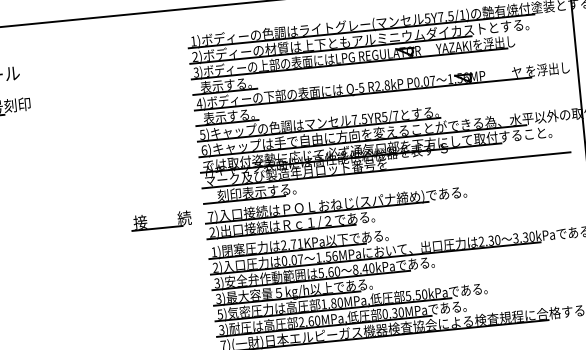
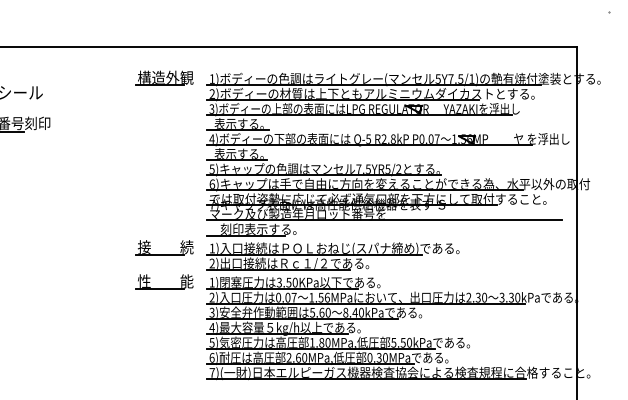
part: (144, 44) -> (164, 77), added
text: (395, 115) -> (398, 168), 7.5YR5/7 -> 7.5YR5/2
text: (210, 216) -> (211, 248), 7) -> 1)
text: (291, 244) -> (286, 282), 2.71KPa -> 3.50KPa
part: (165, 263) -> (164, 288), added
text: (218, 298) -> (211, 327), 3) -> 4)
text: (221, 329) -> (211, 357), 3) -> 6)

